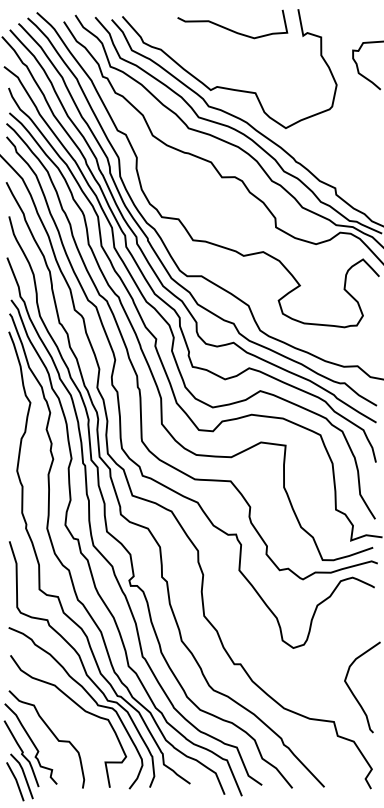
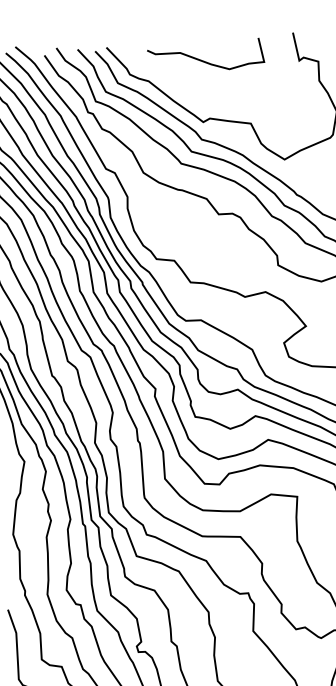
curve: (229, 28) -> (202, 59), moved

